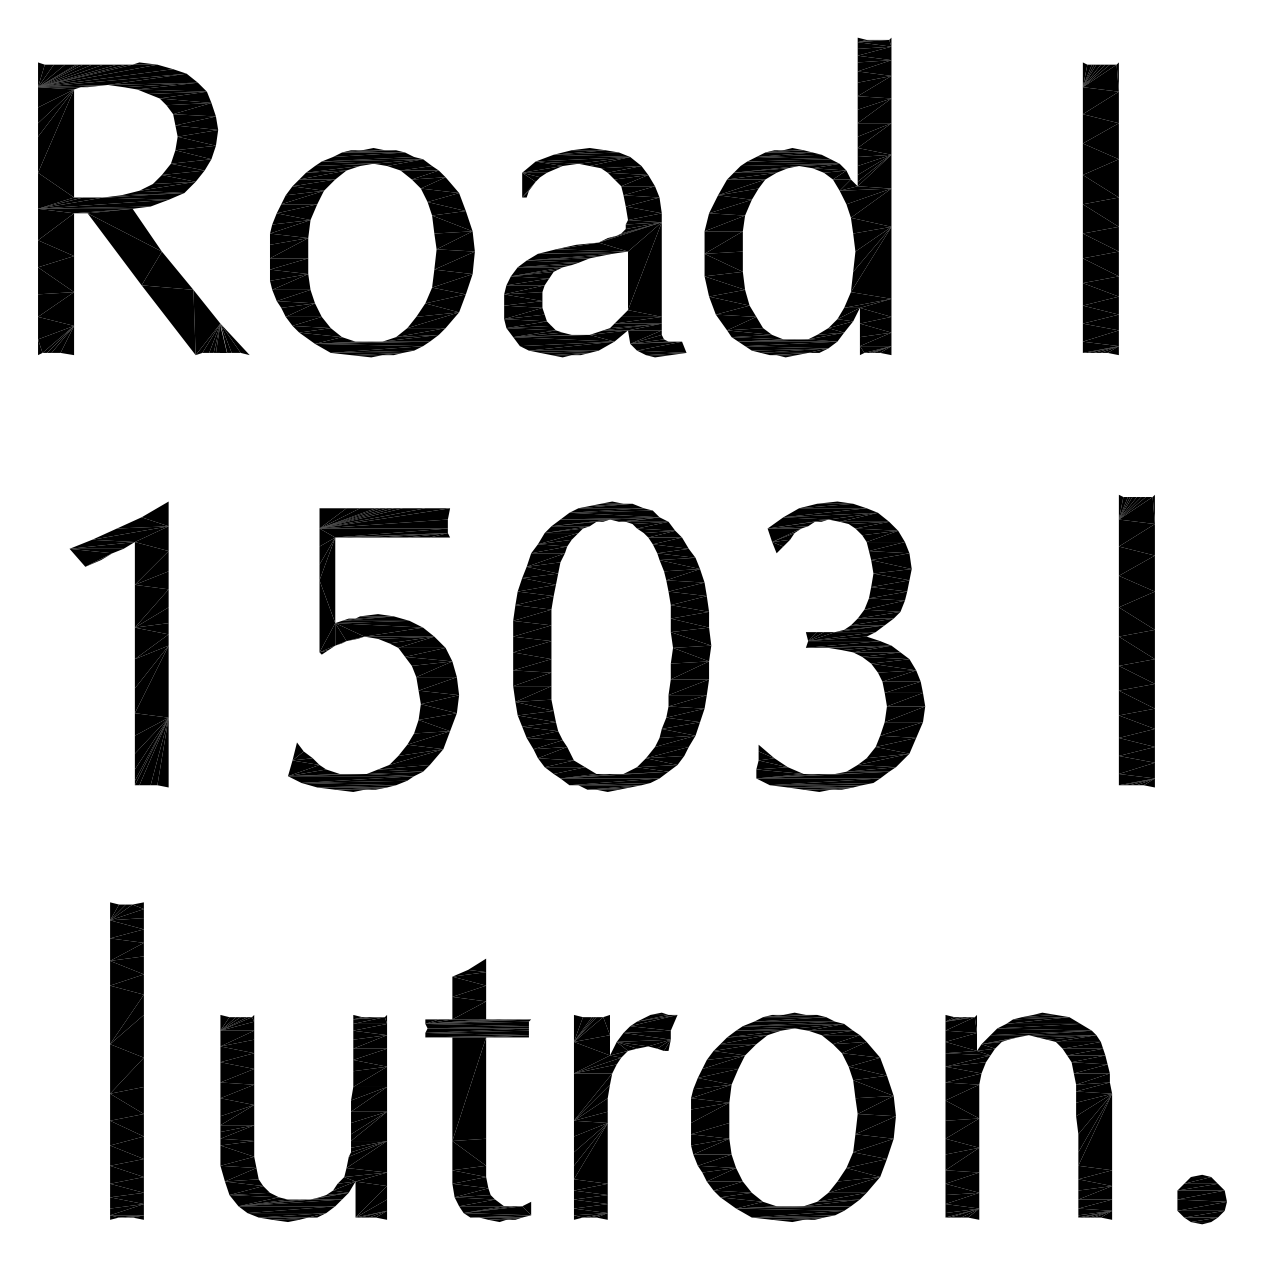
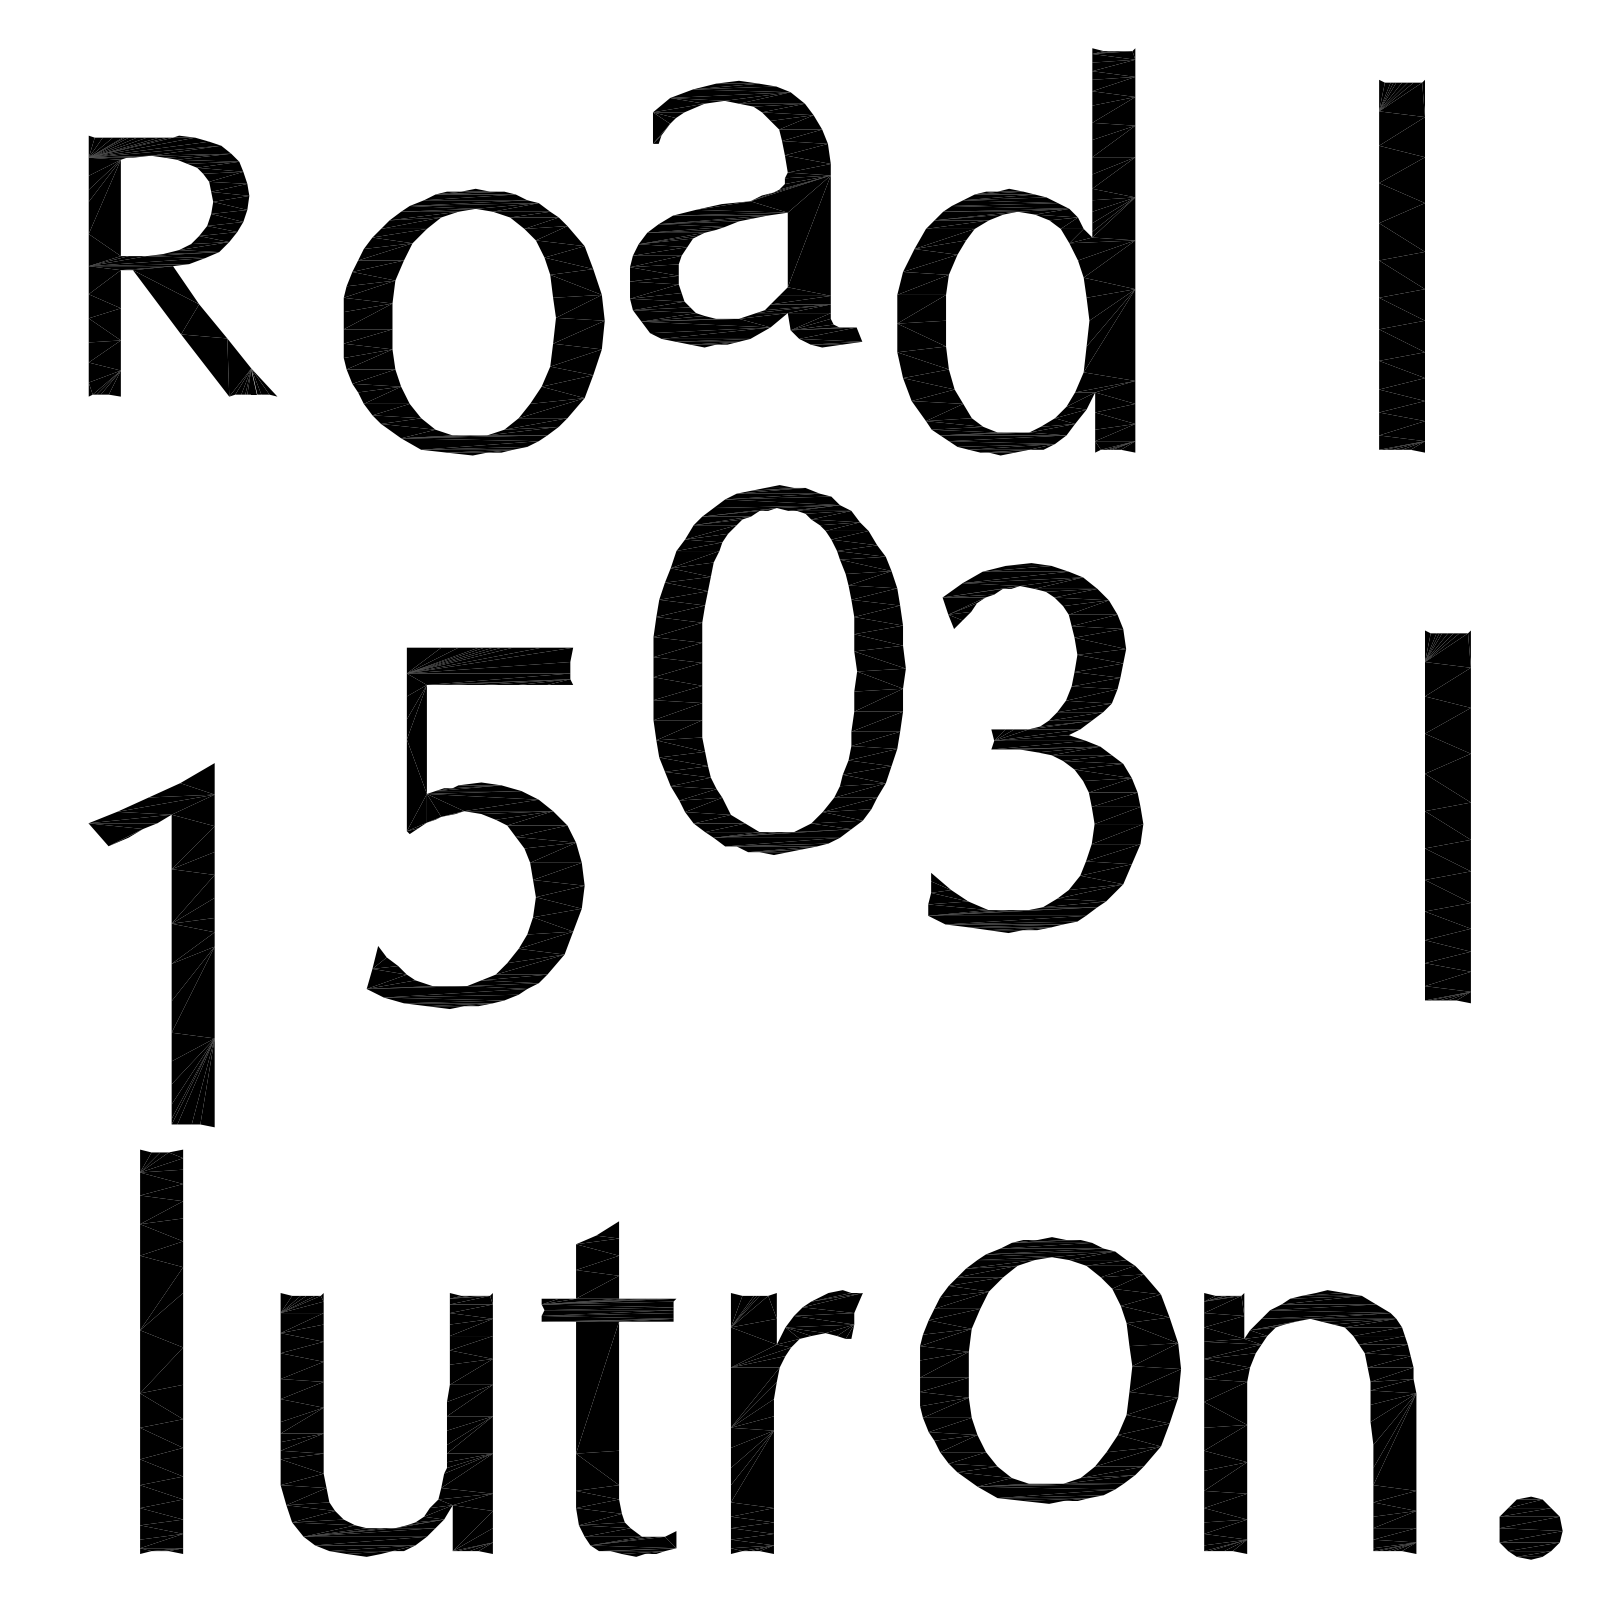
part: (143, 208) -> (182, 265), size x0.7
part: (595, 252) -> (746, 213), moved
part: (134, 644) -> (171, 945), moved
part: (612, 646) -> (779, 669), moved
part: (840, 646) -> (1035, 747), moved
part: (793, 1117) -> (1050, 1370), moved

